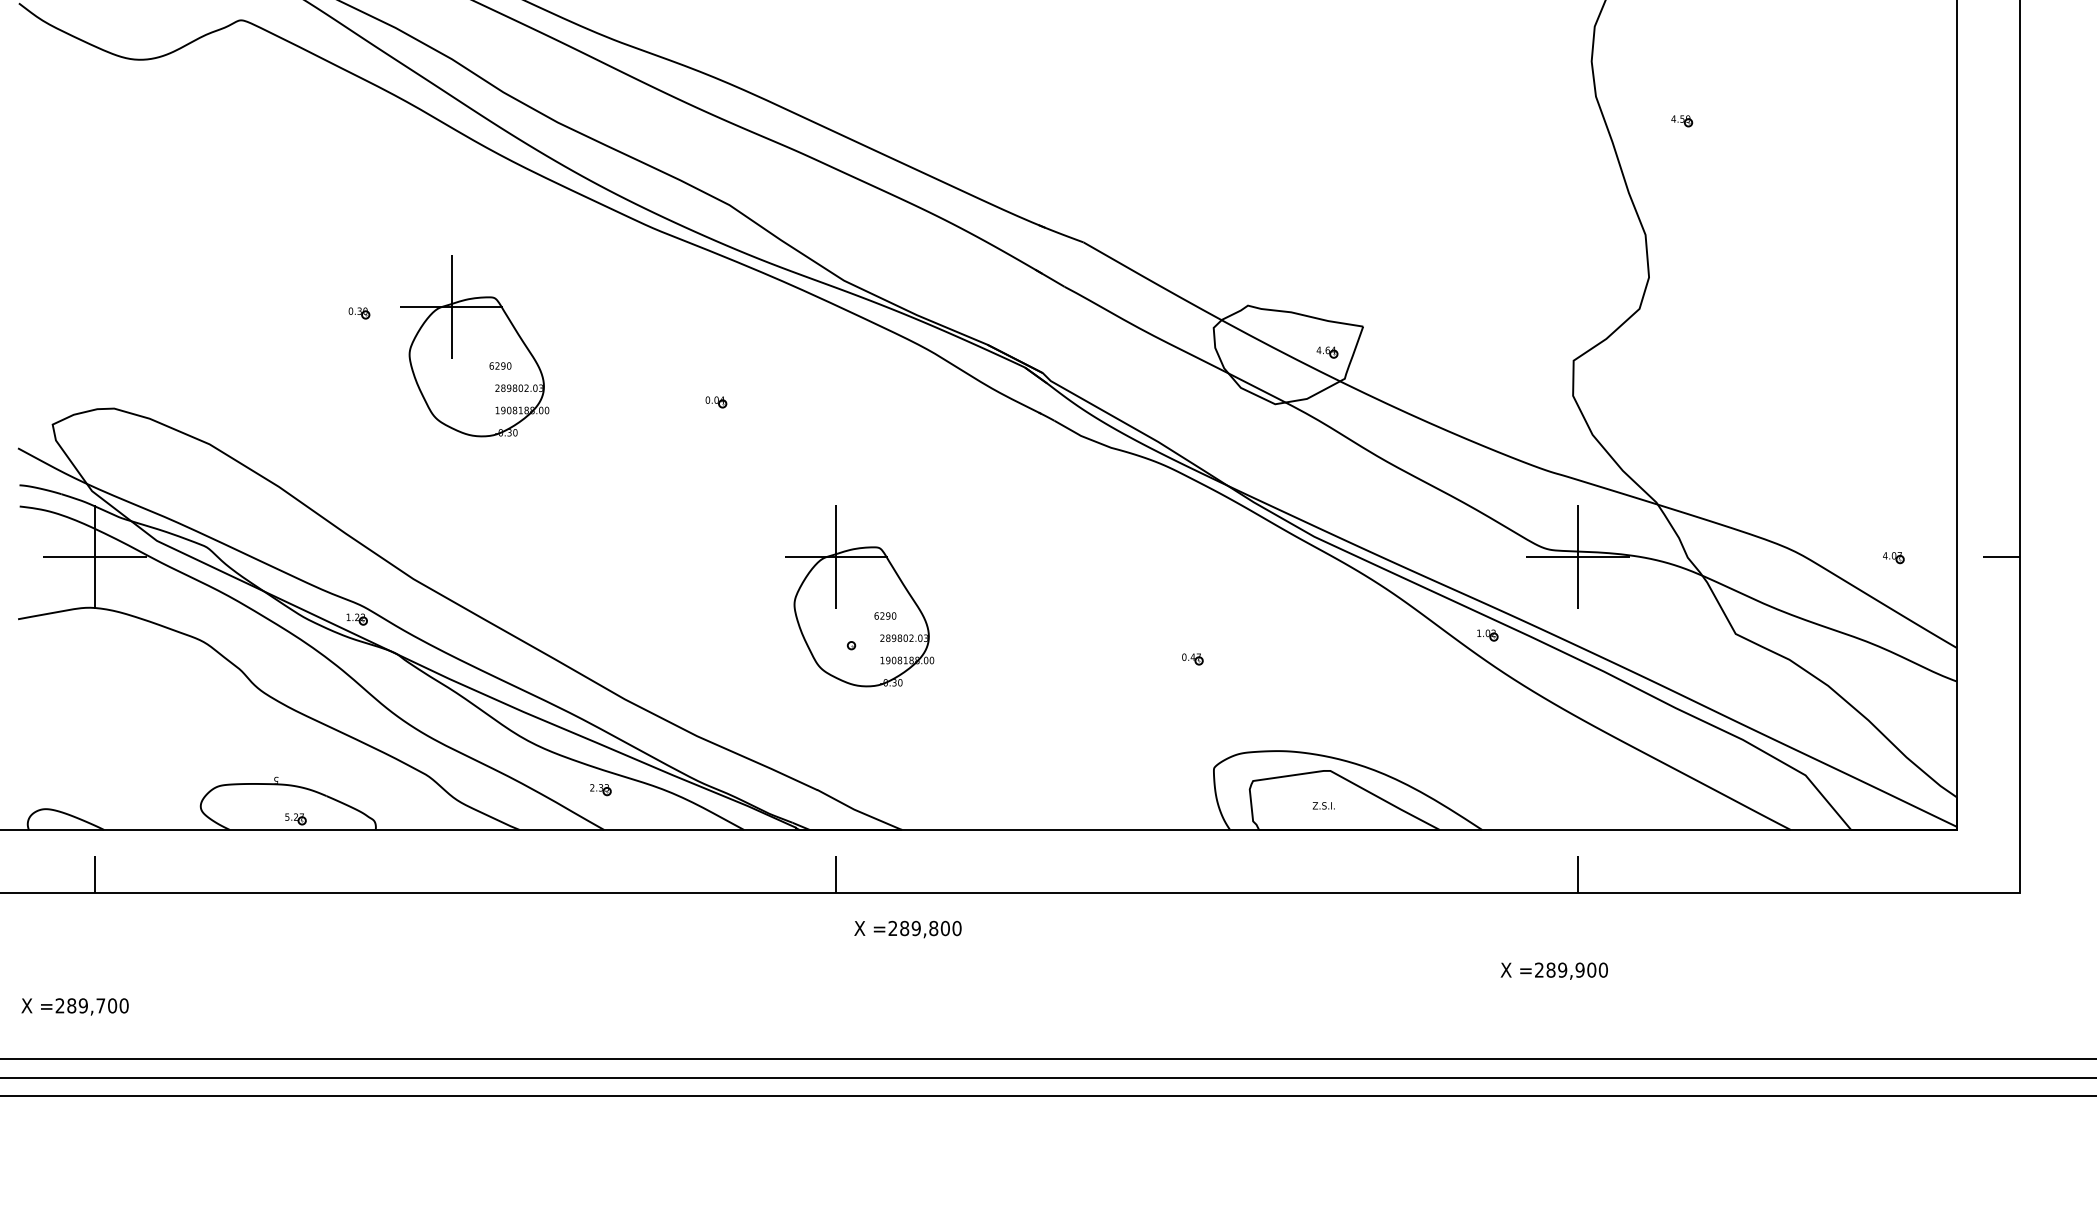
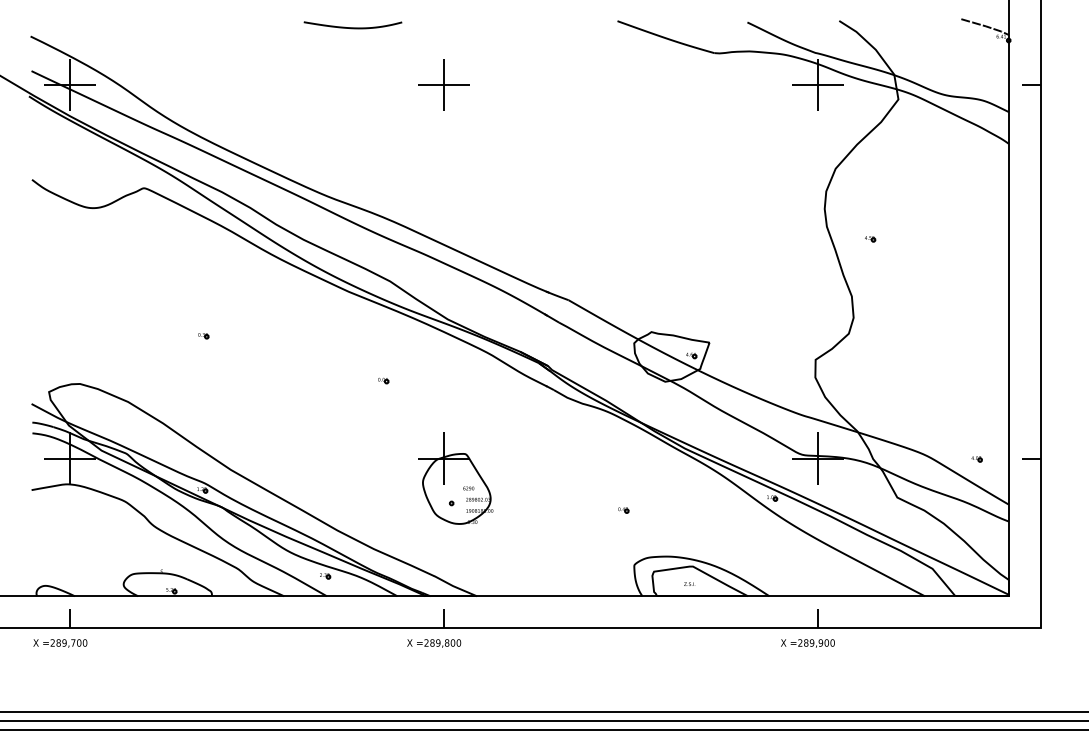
part: (474, 346) -> (261, 352), removed
text: (908, 929) -> (434, 643), moved
text: (1553, 971) -> (807, 643), moved
text: (75, 1006) -> (60, 643), moved

